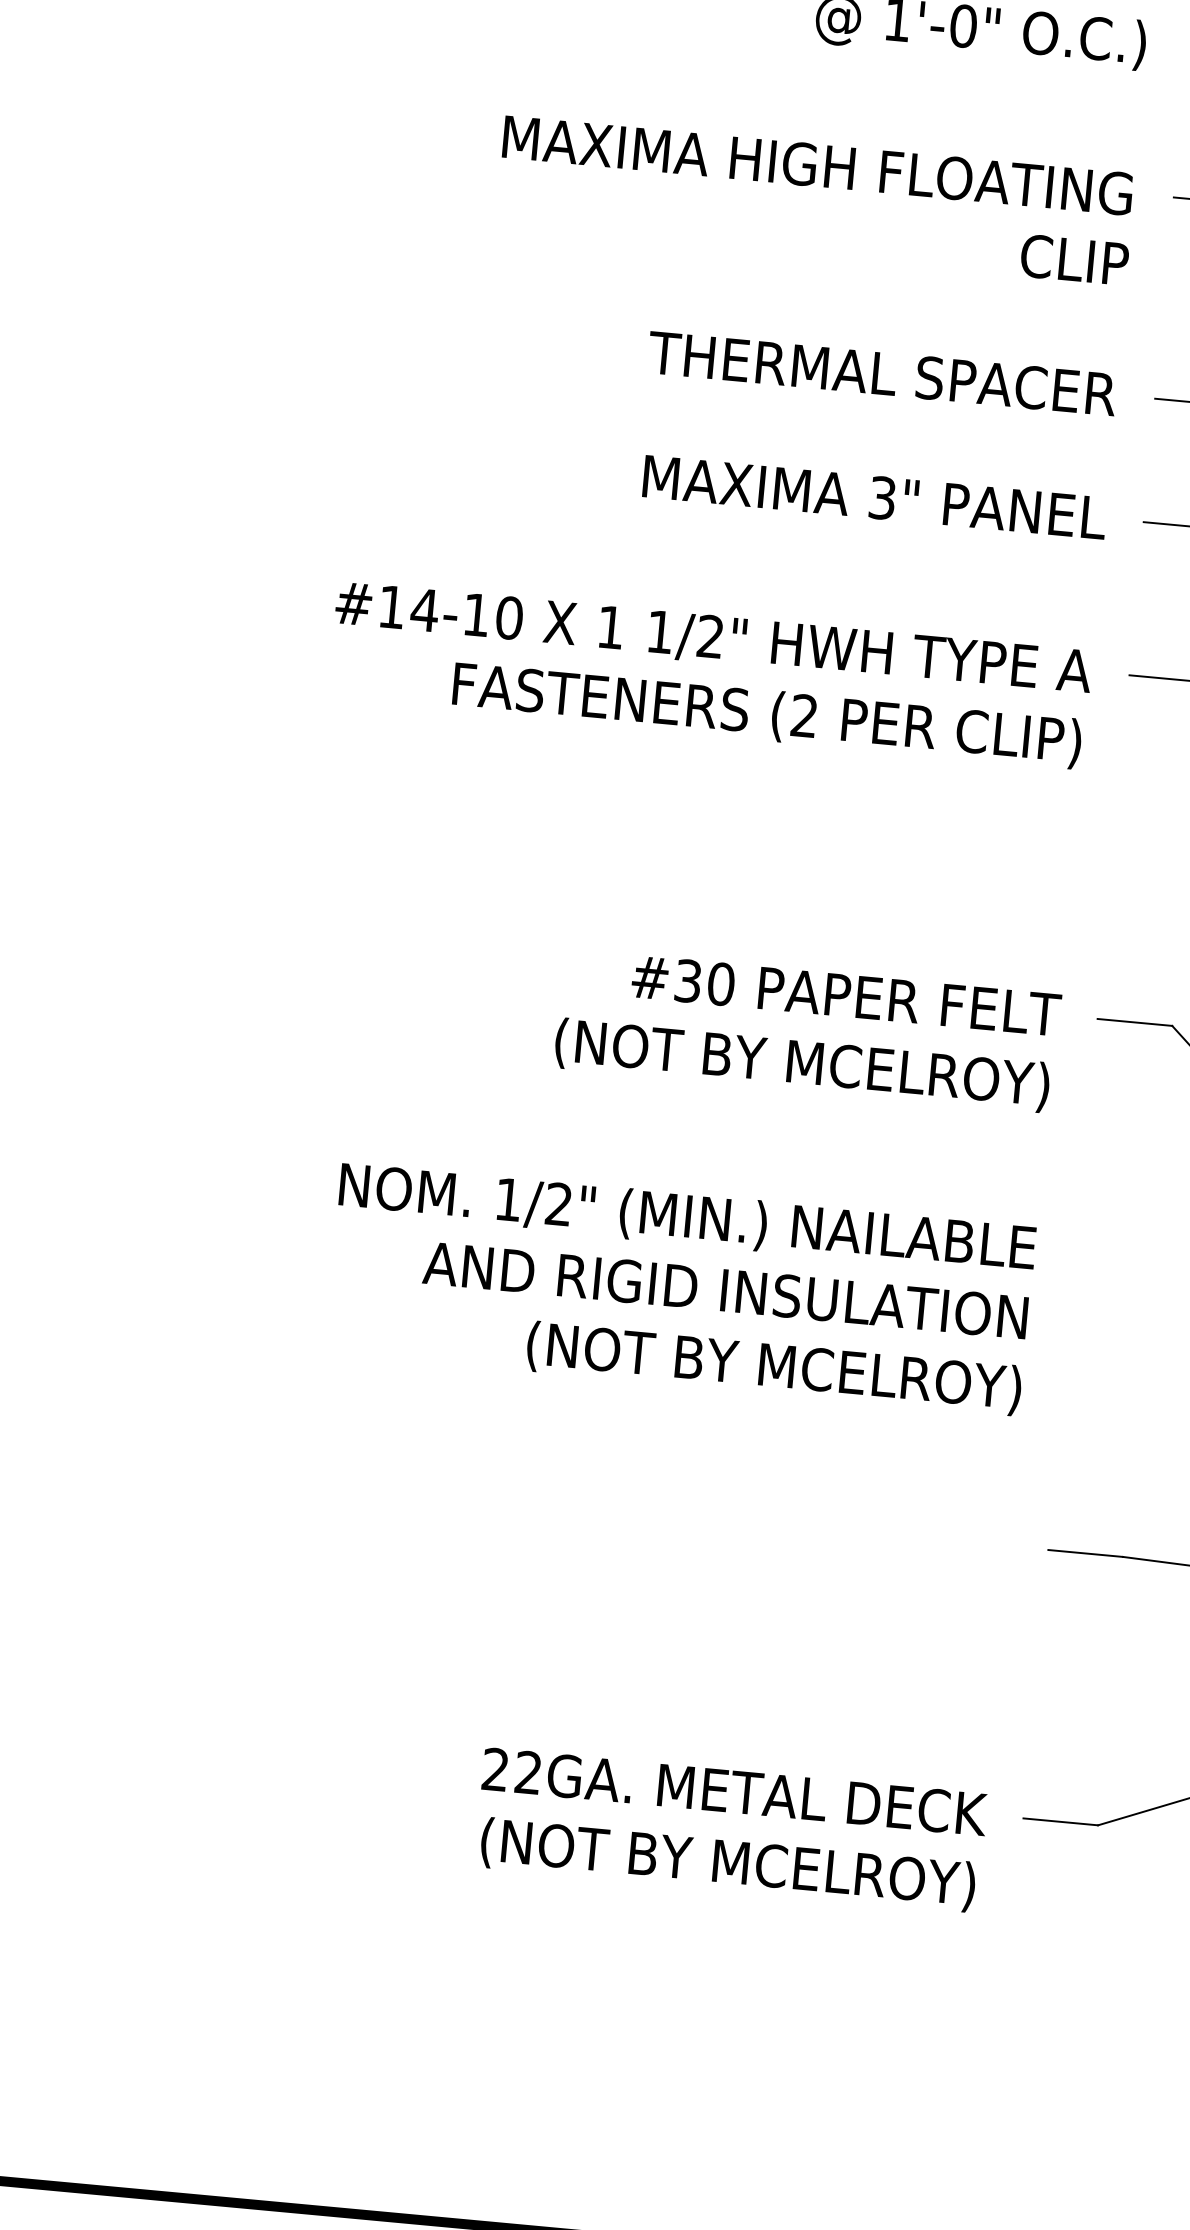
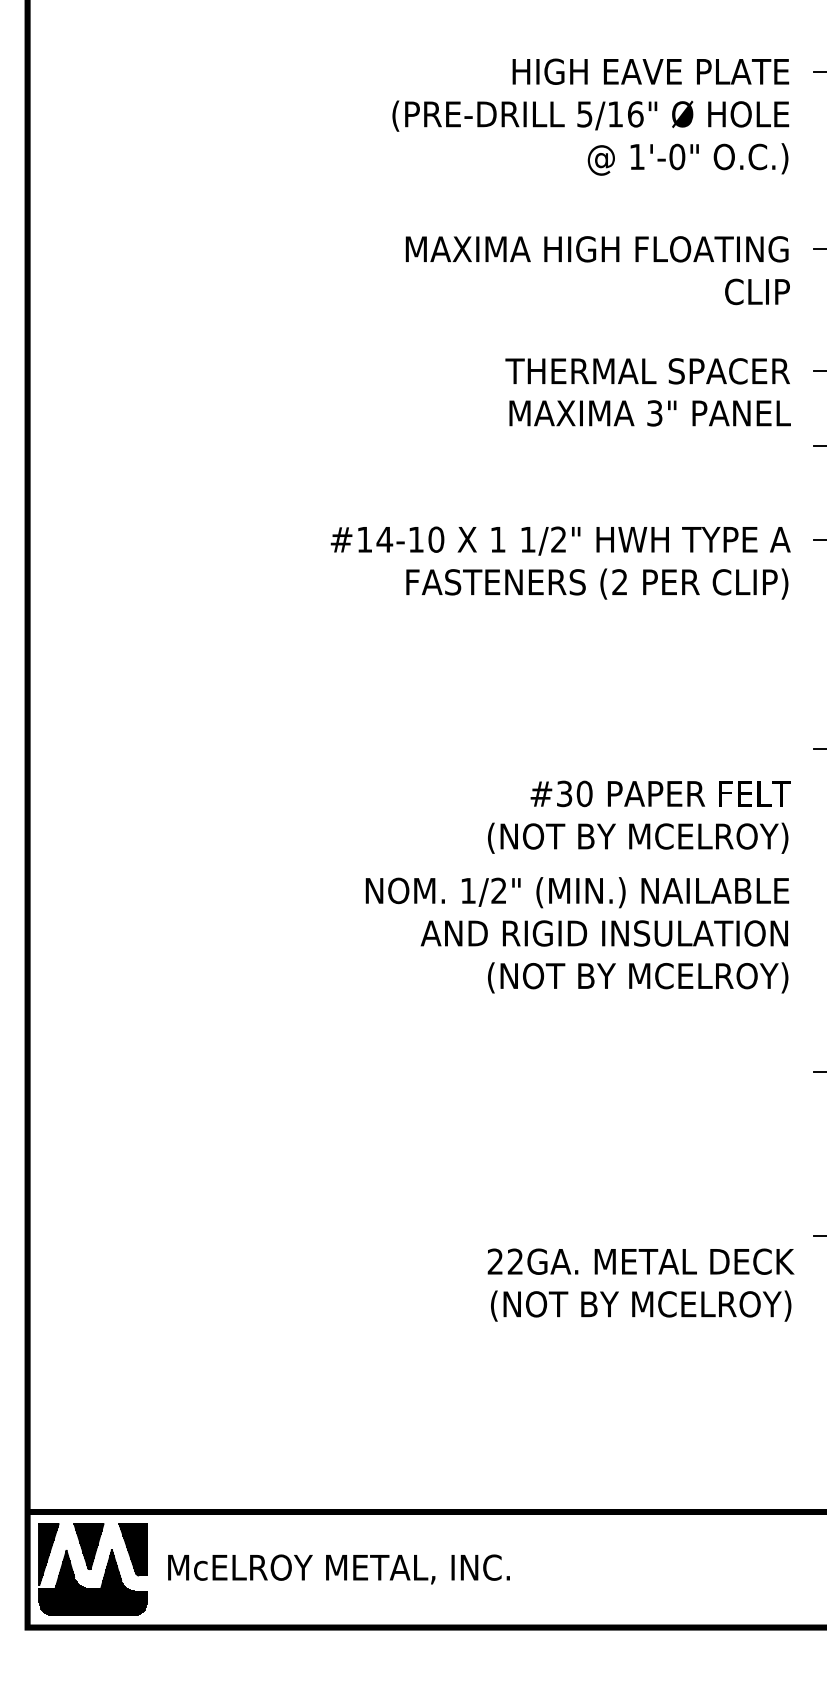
text: (873, 497) -> (649, 413), moved
text: (807, 1029) -> (639, 816), moved
text: (730, 1829) -> (640, 1284), moved

